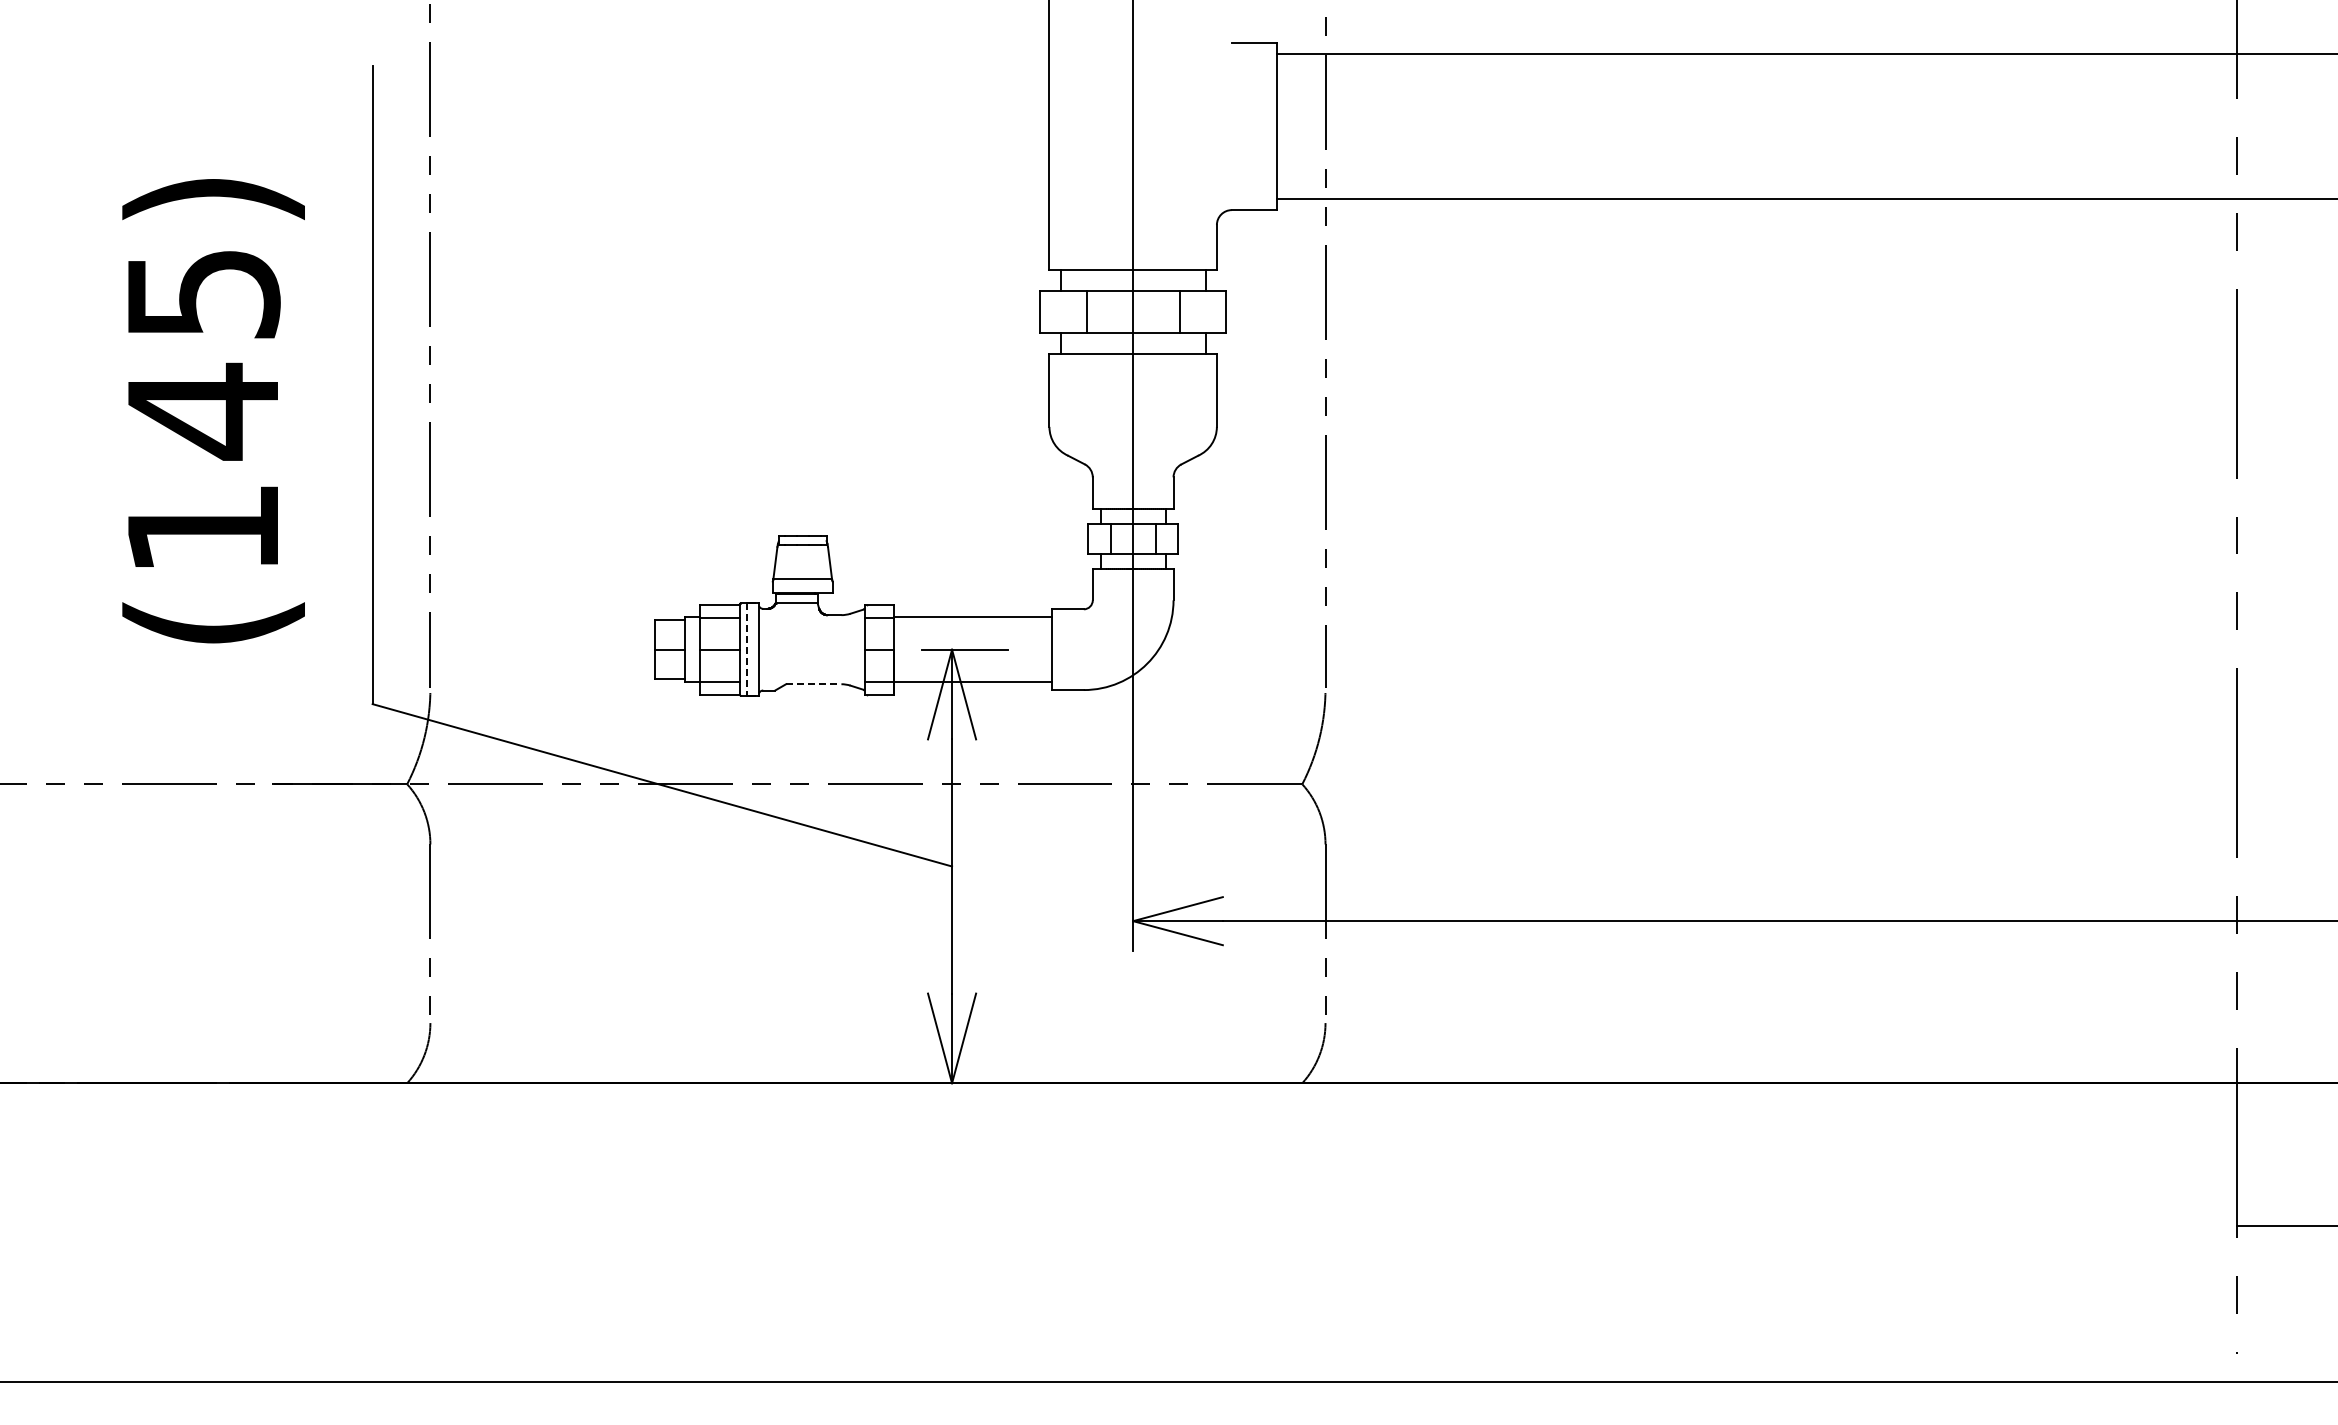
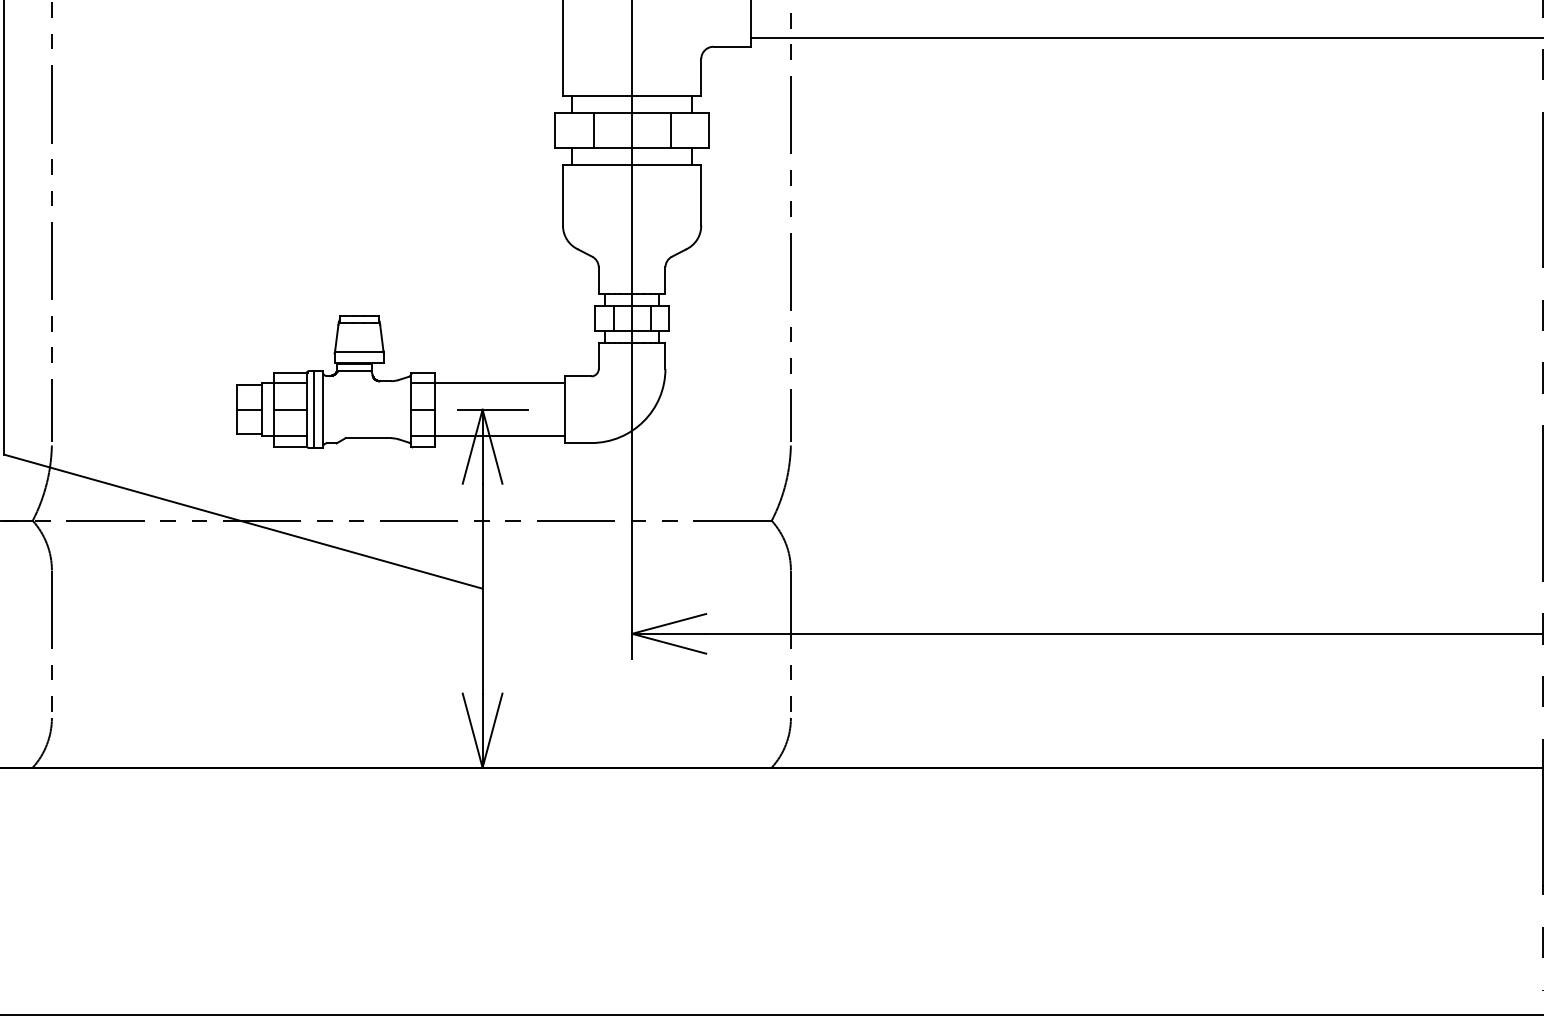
line: (747, 650) -> (313, 410), dashed -> solid
line: (813, 684) -> (368, 438), dashed -> solid

